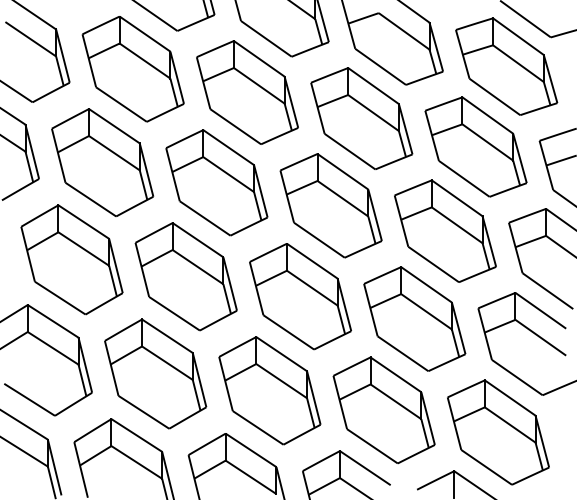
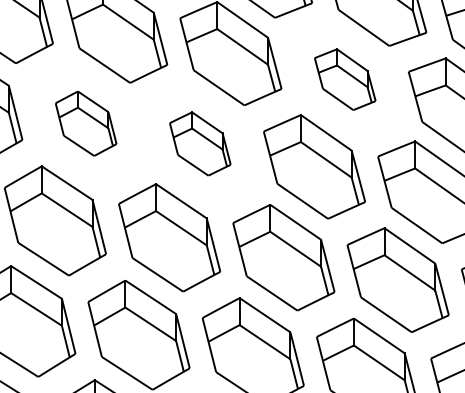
part: (361, 118) -> (344, 79), size x0.6
part: (102, 162) -> (85, 123), size x0.6
part: (216, 182) -> (199, 143), size x0.6

